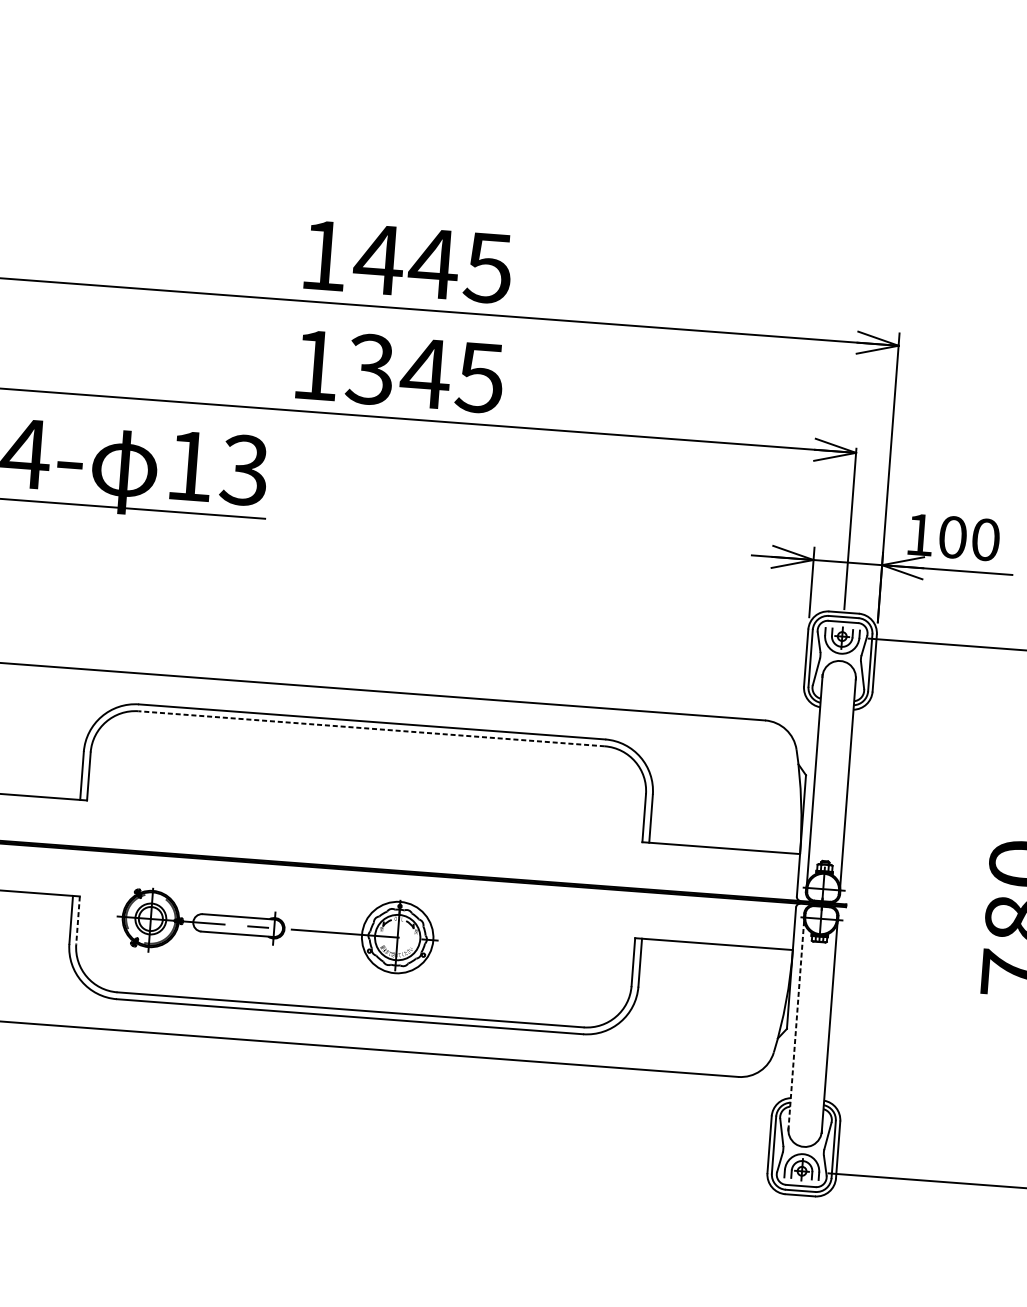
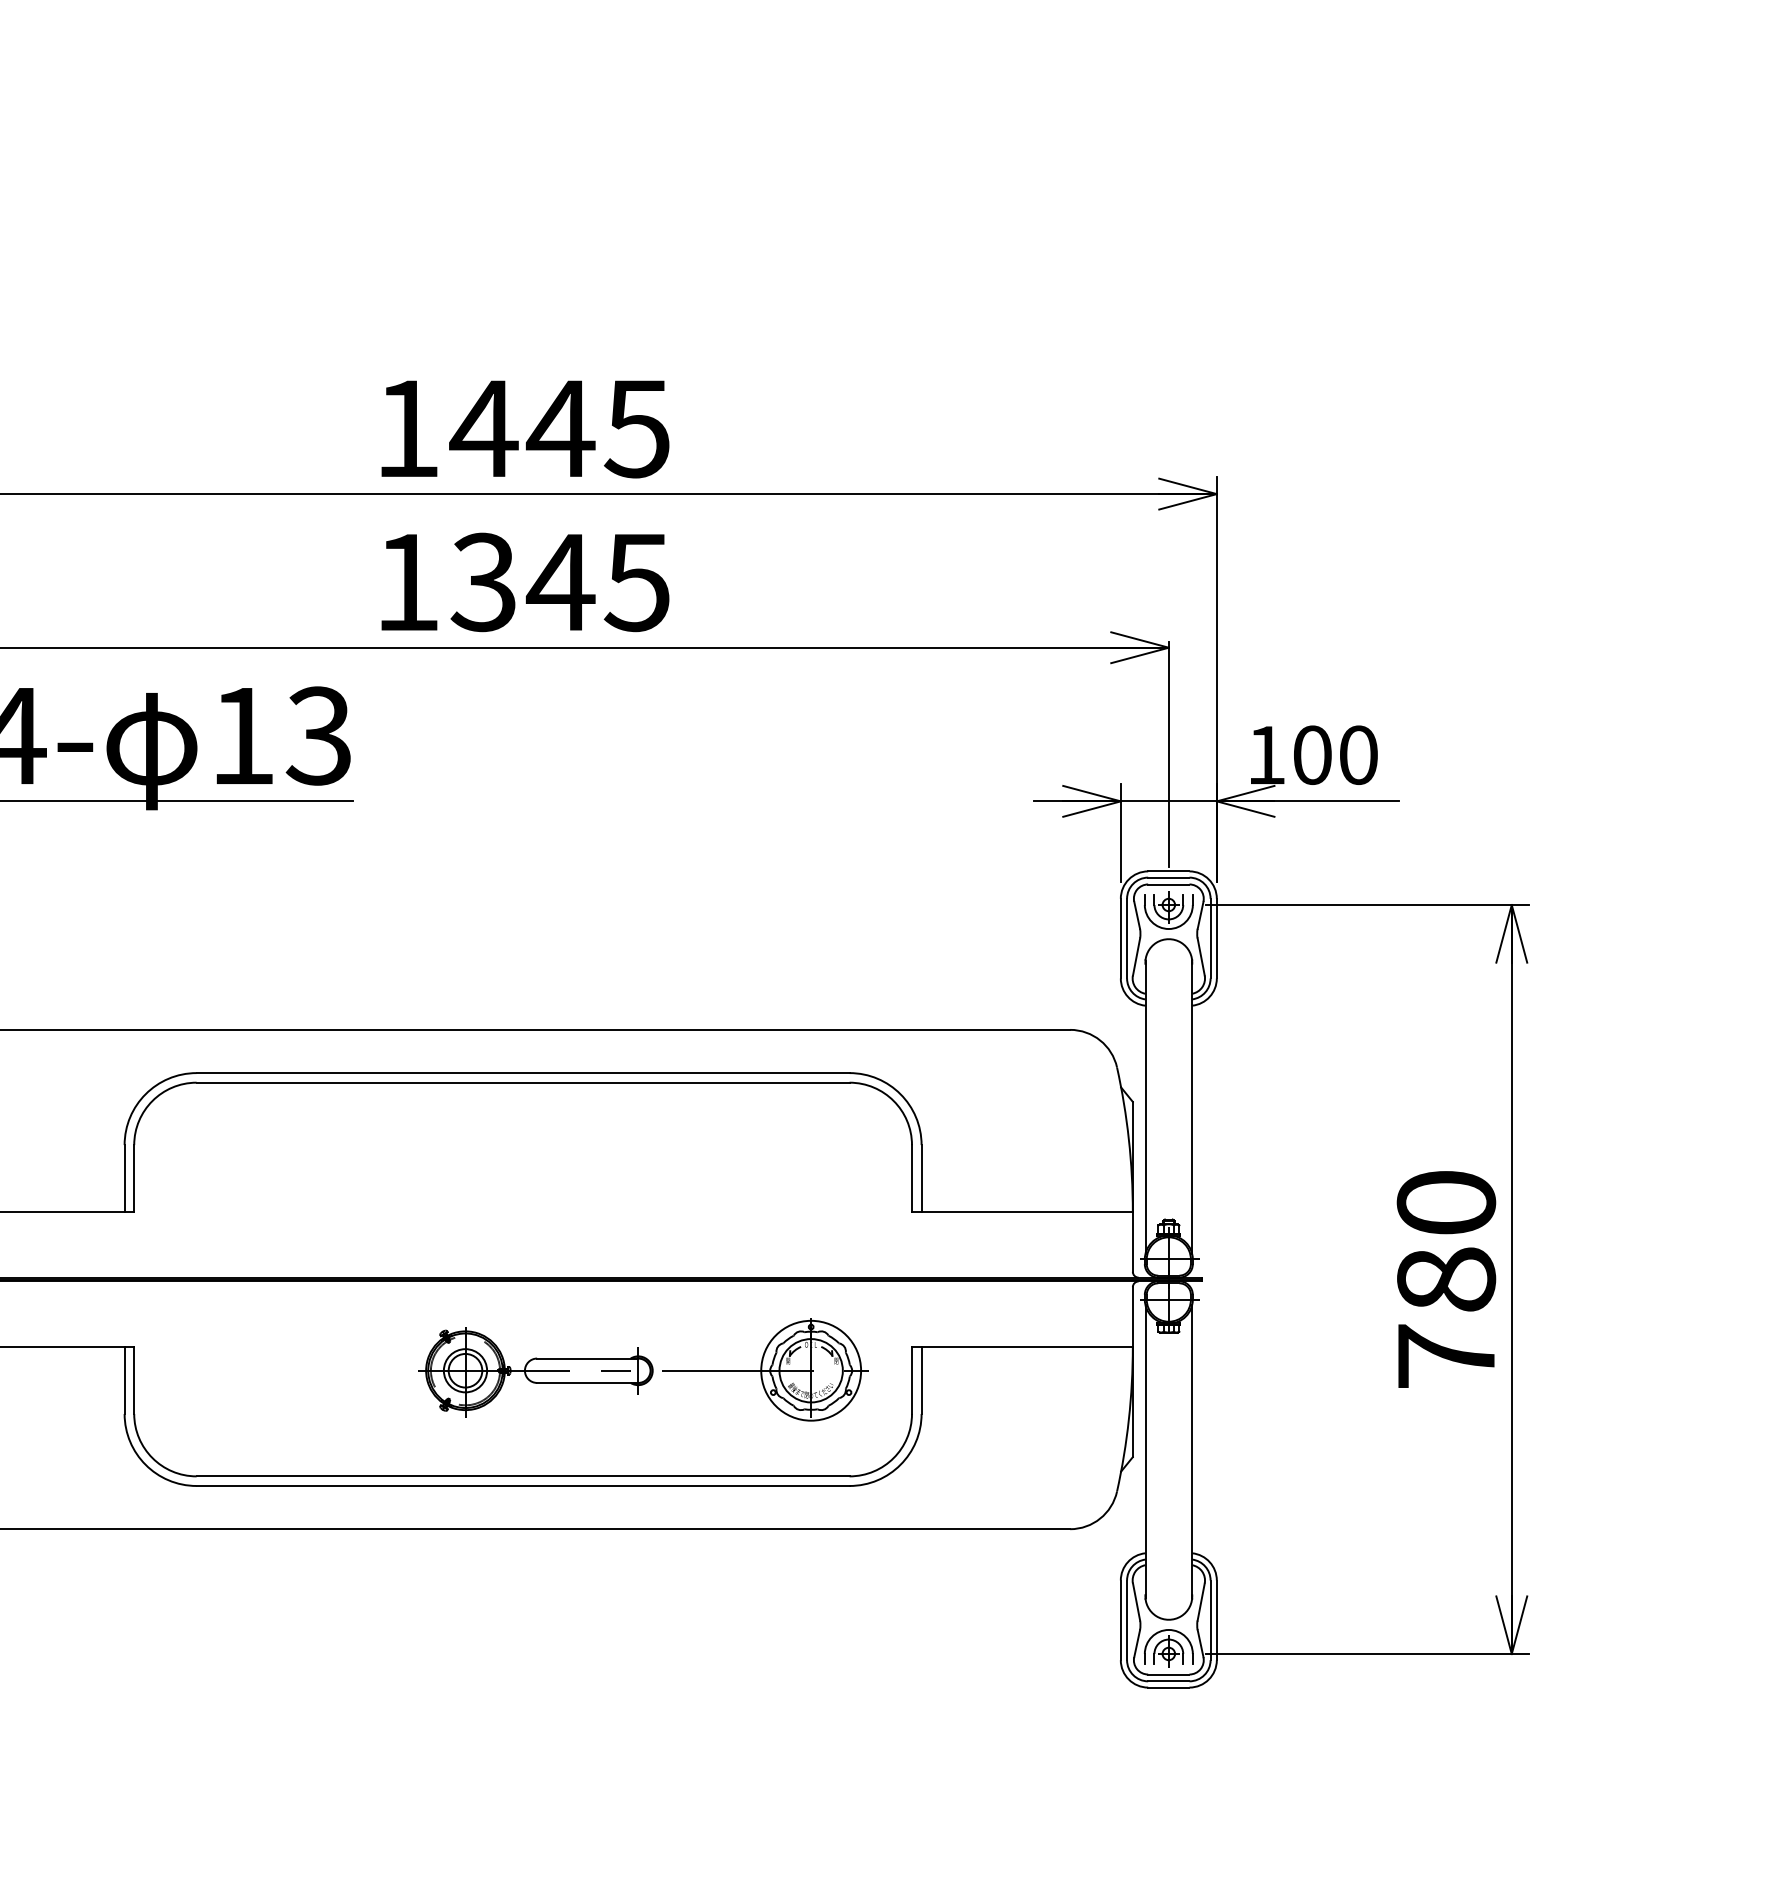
line: (371, 728) -> (522, 1082), dashed -> solid
line: (78, 920) -> (134, 1380), dashed -> solid
part: (278, 927) -> (643, 1369), moved
line: (796, 1025) -> (1145, 1451), dashed -> solid

